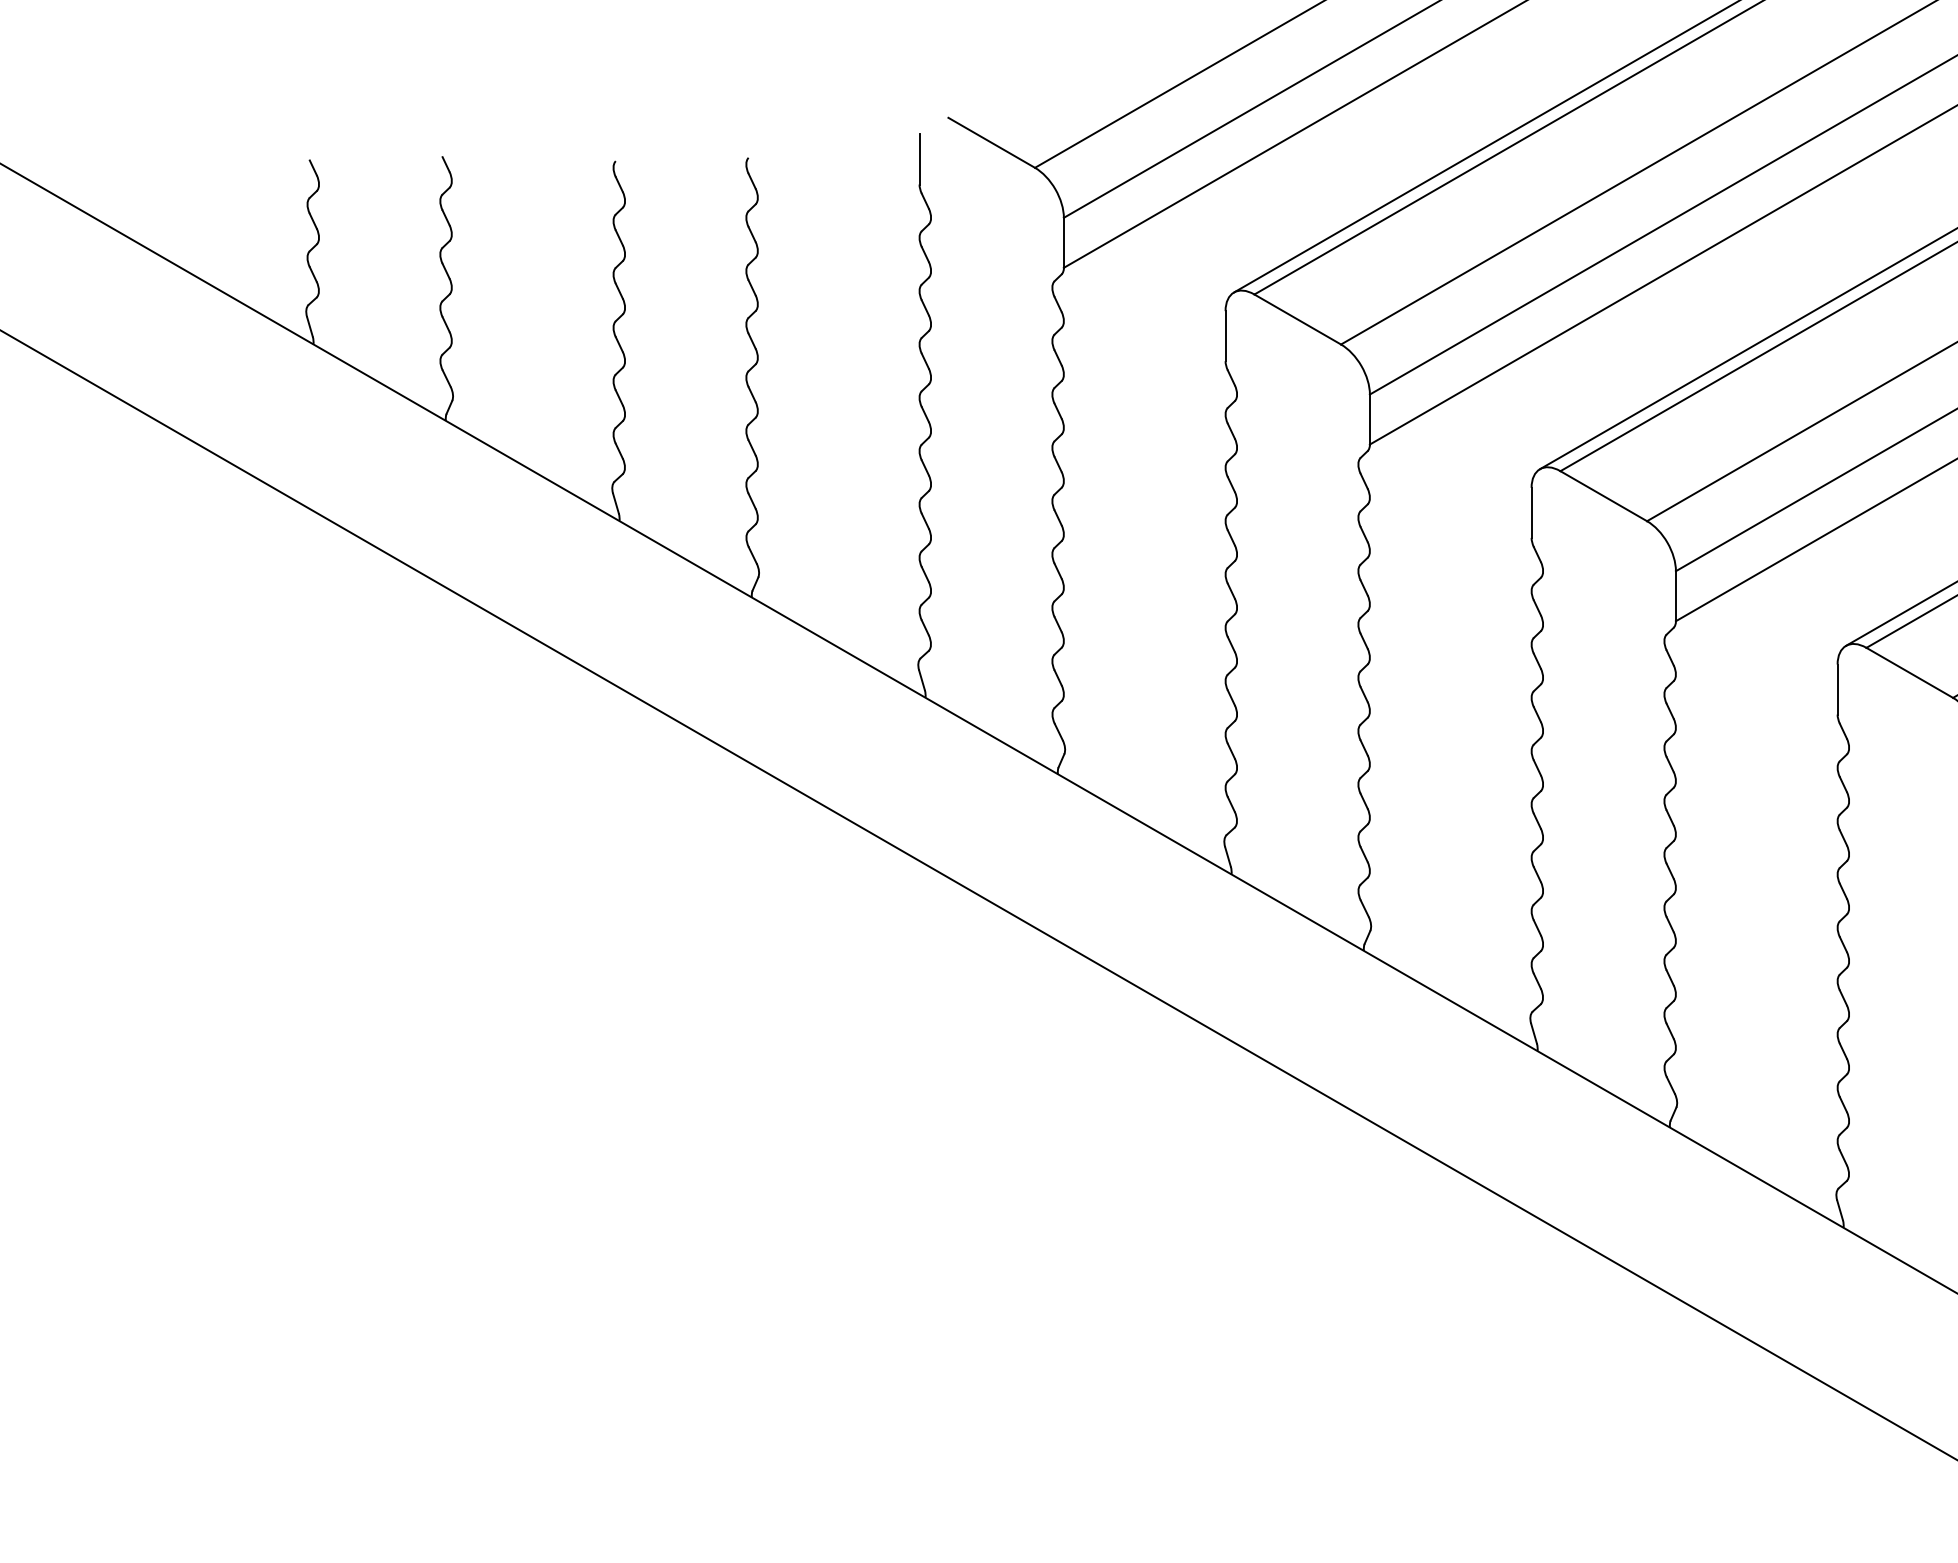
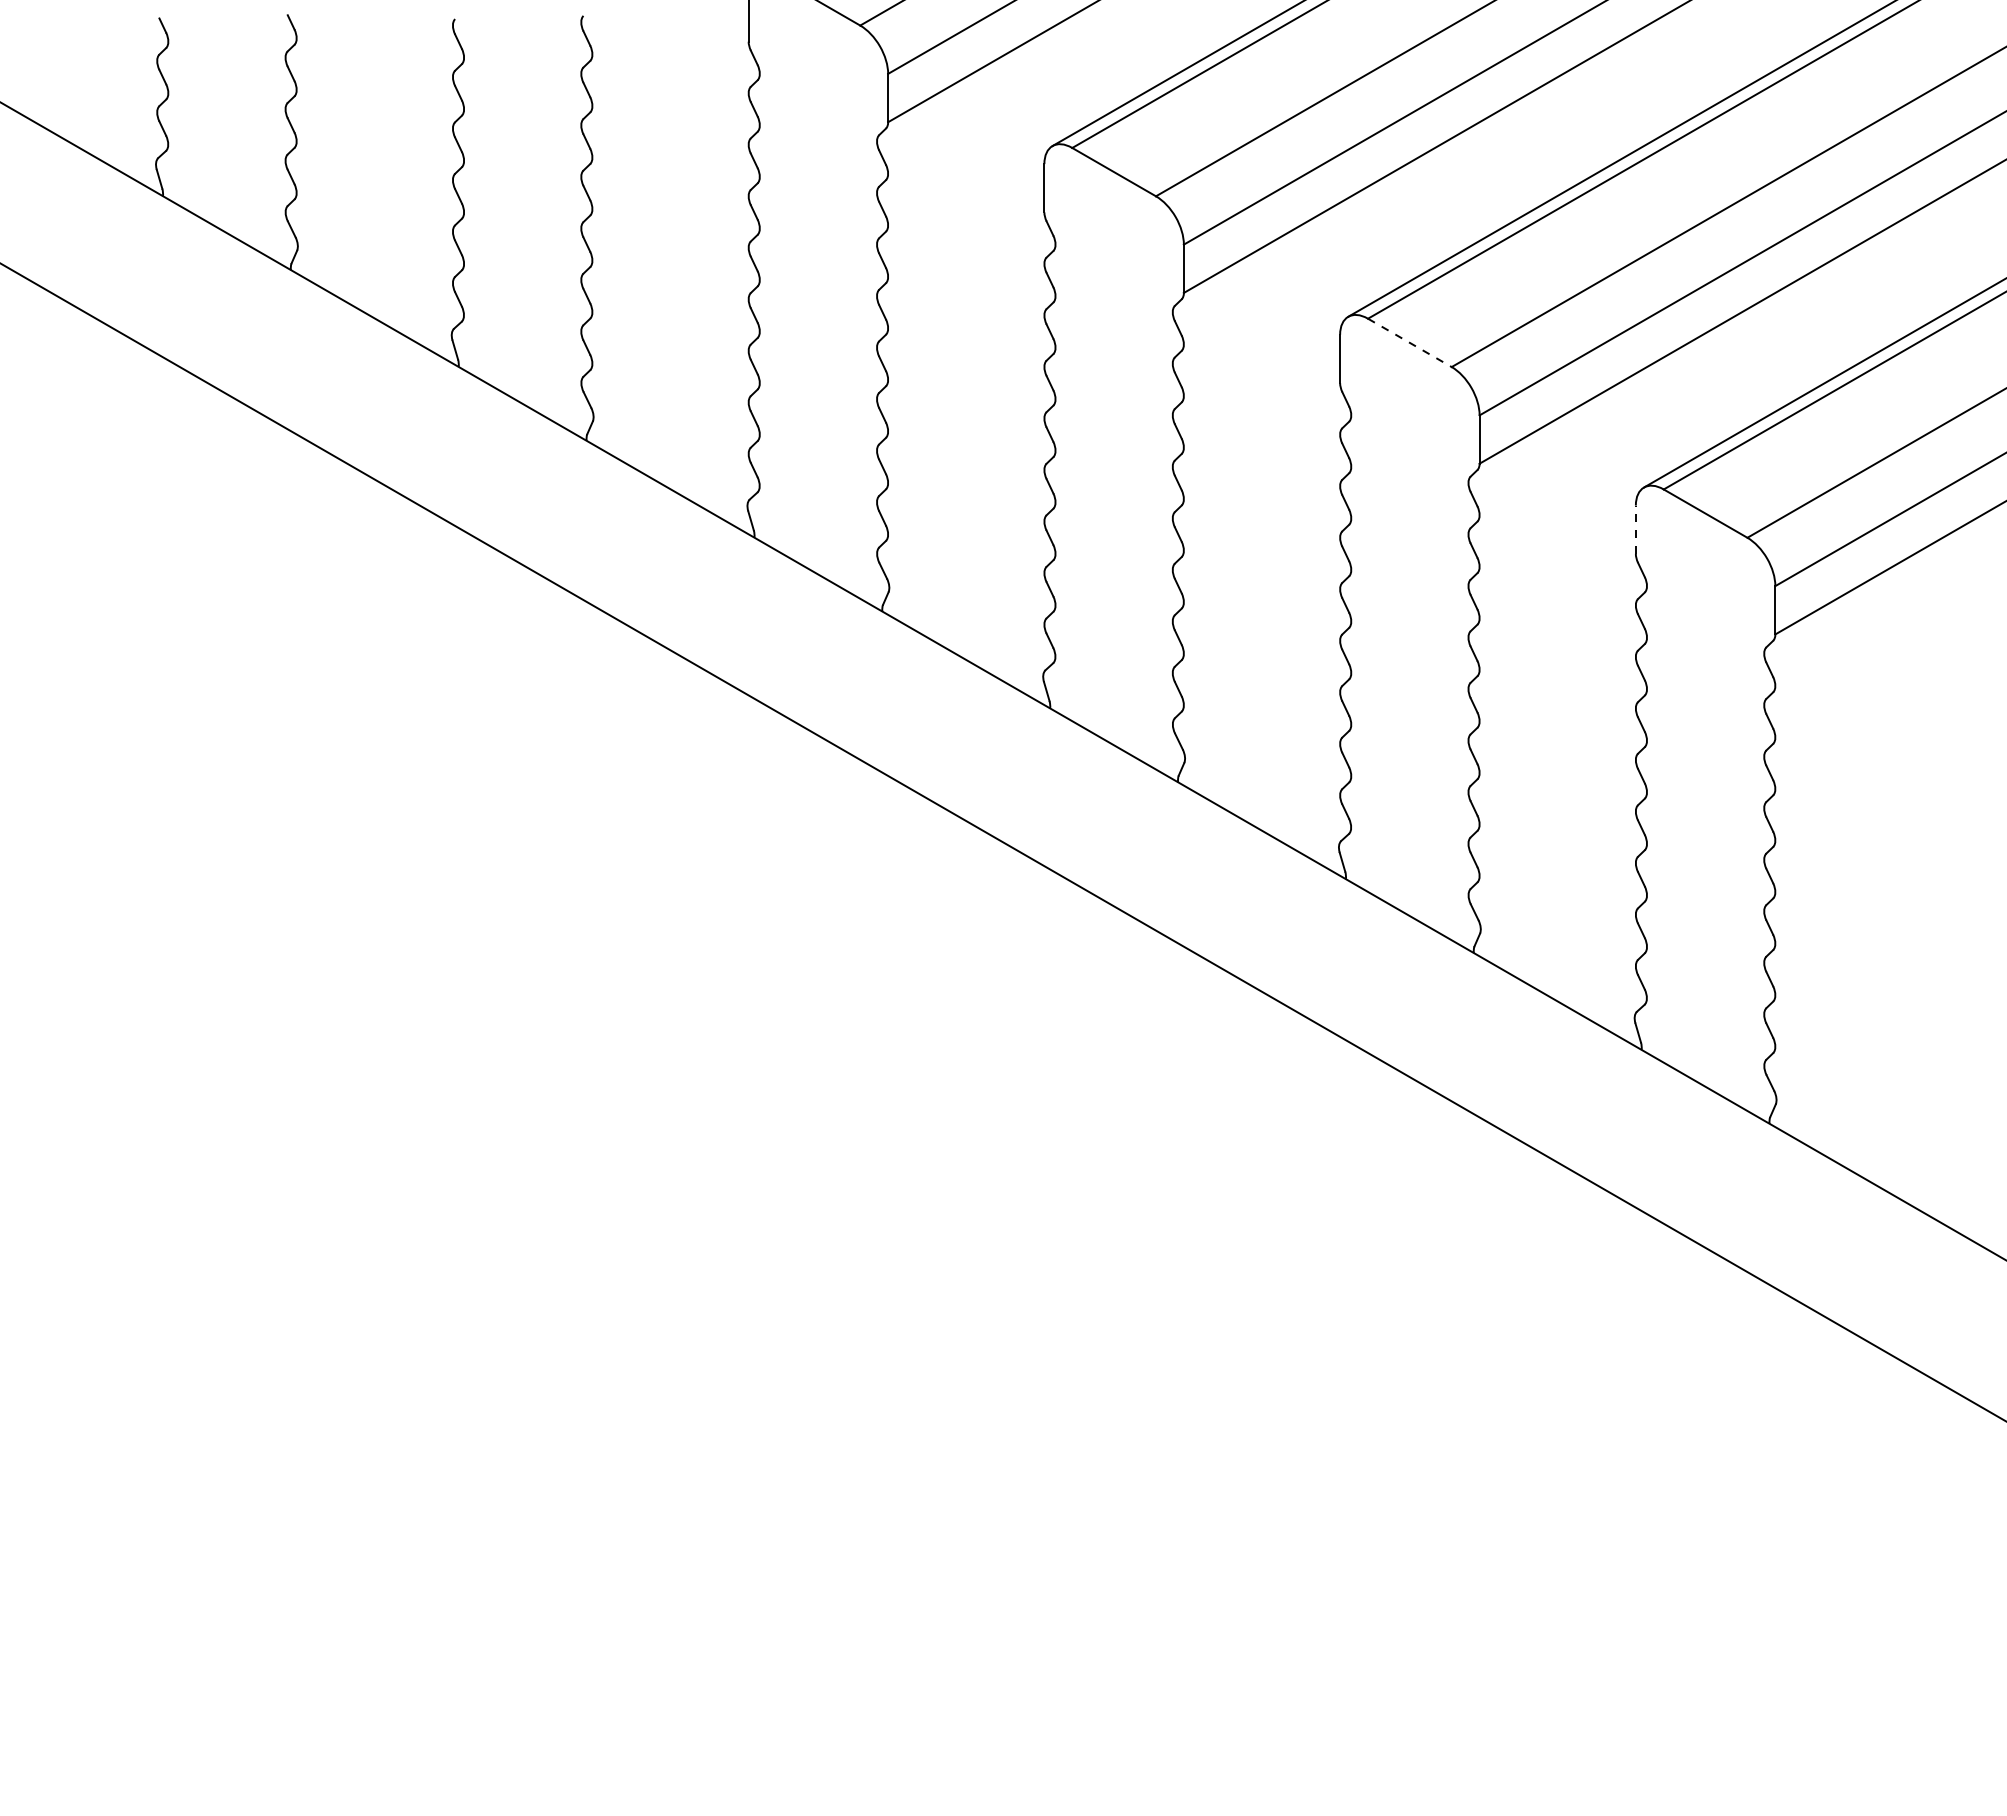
line: (1604, 496) -> (1410, 343), solid -> dashed
line: (1837, 689) -> (1635, 529), solid -> dashed

